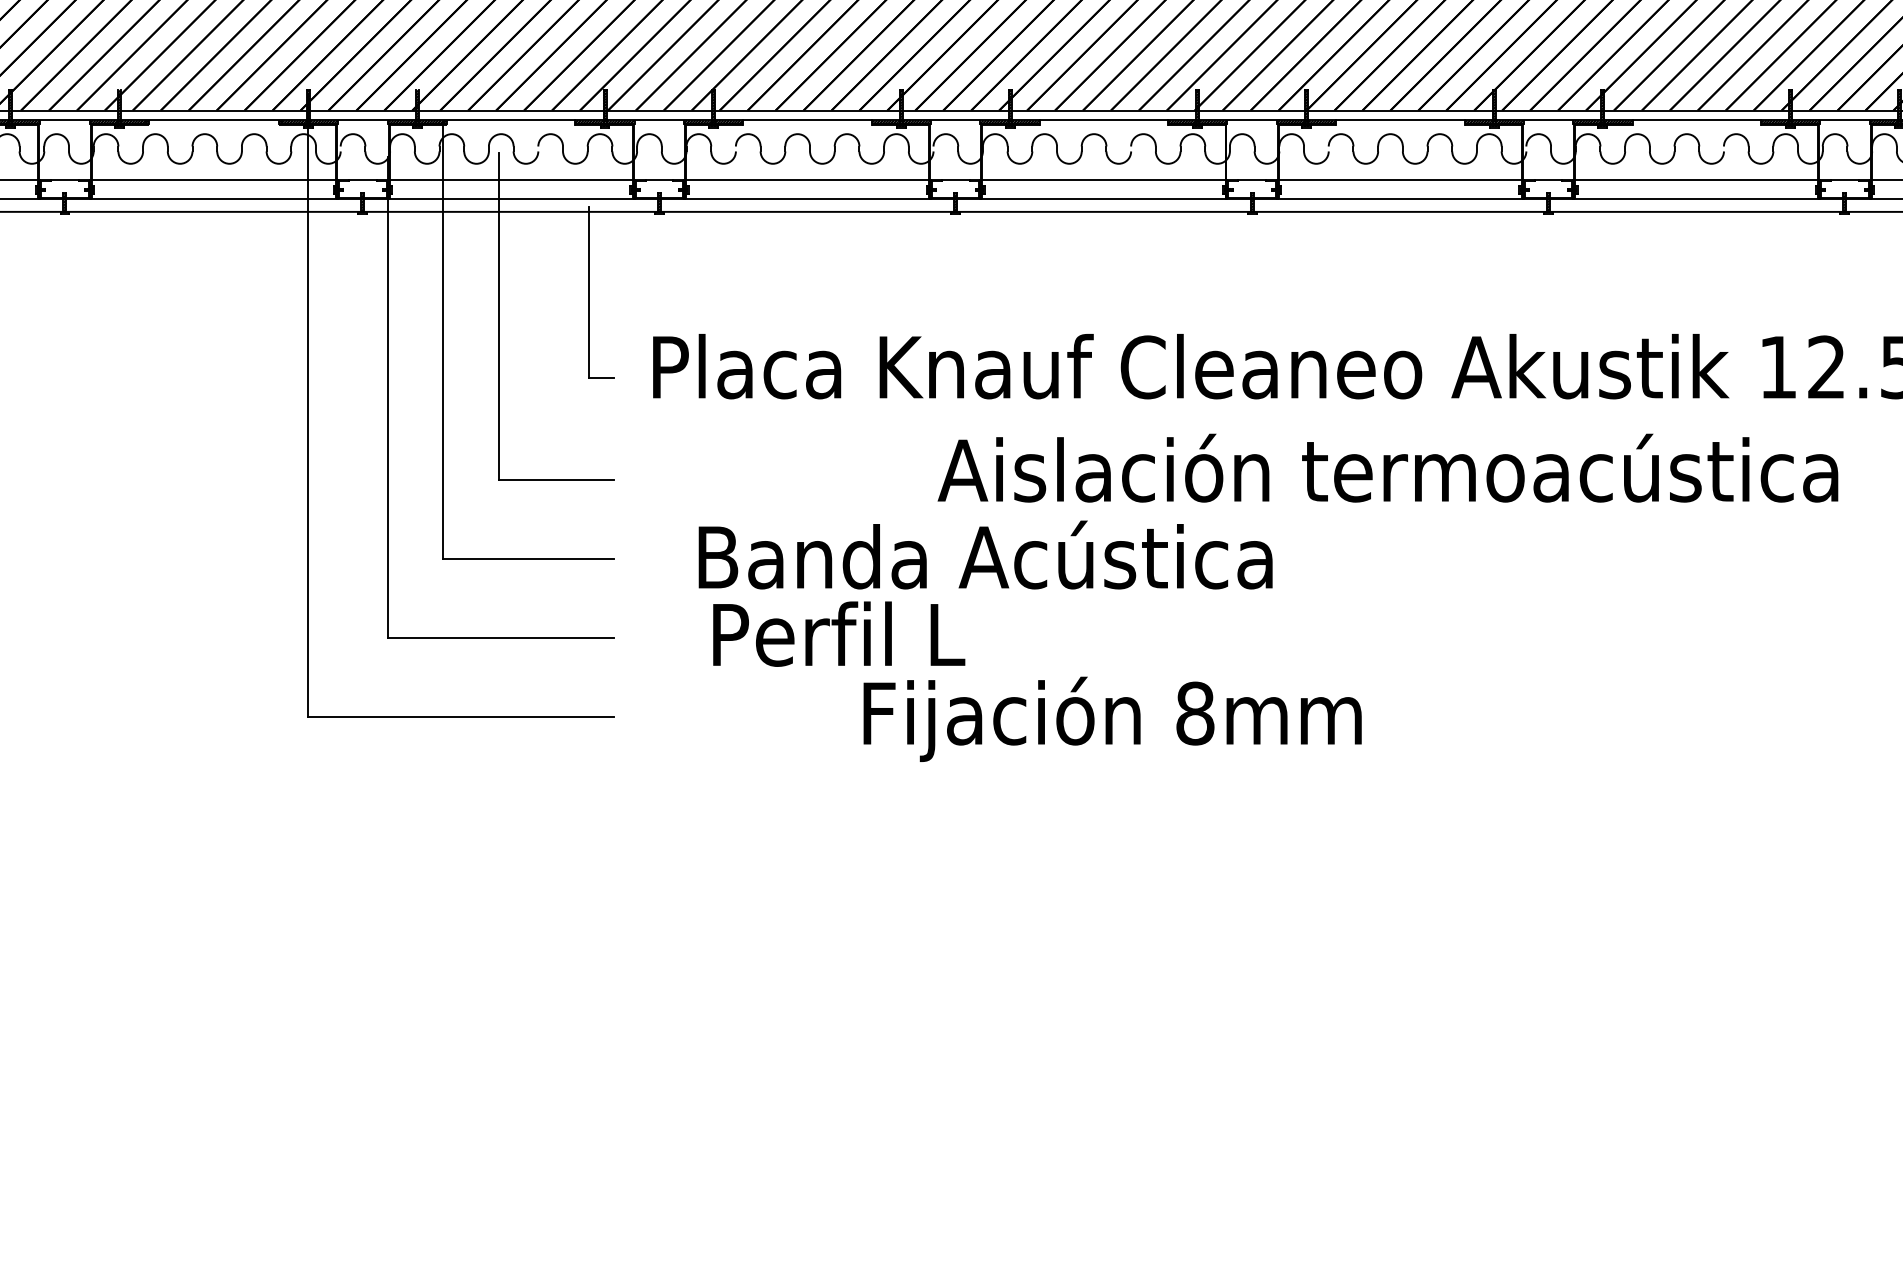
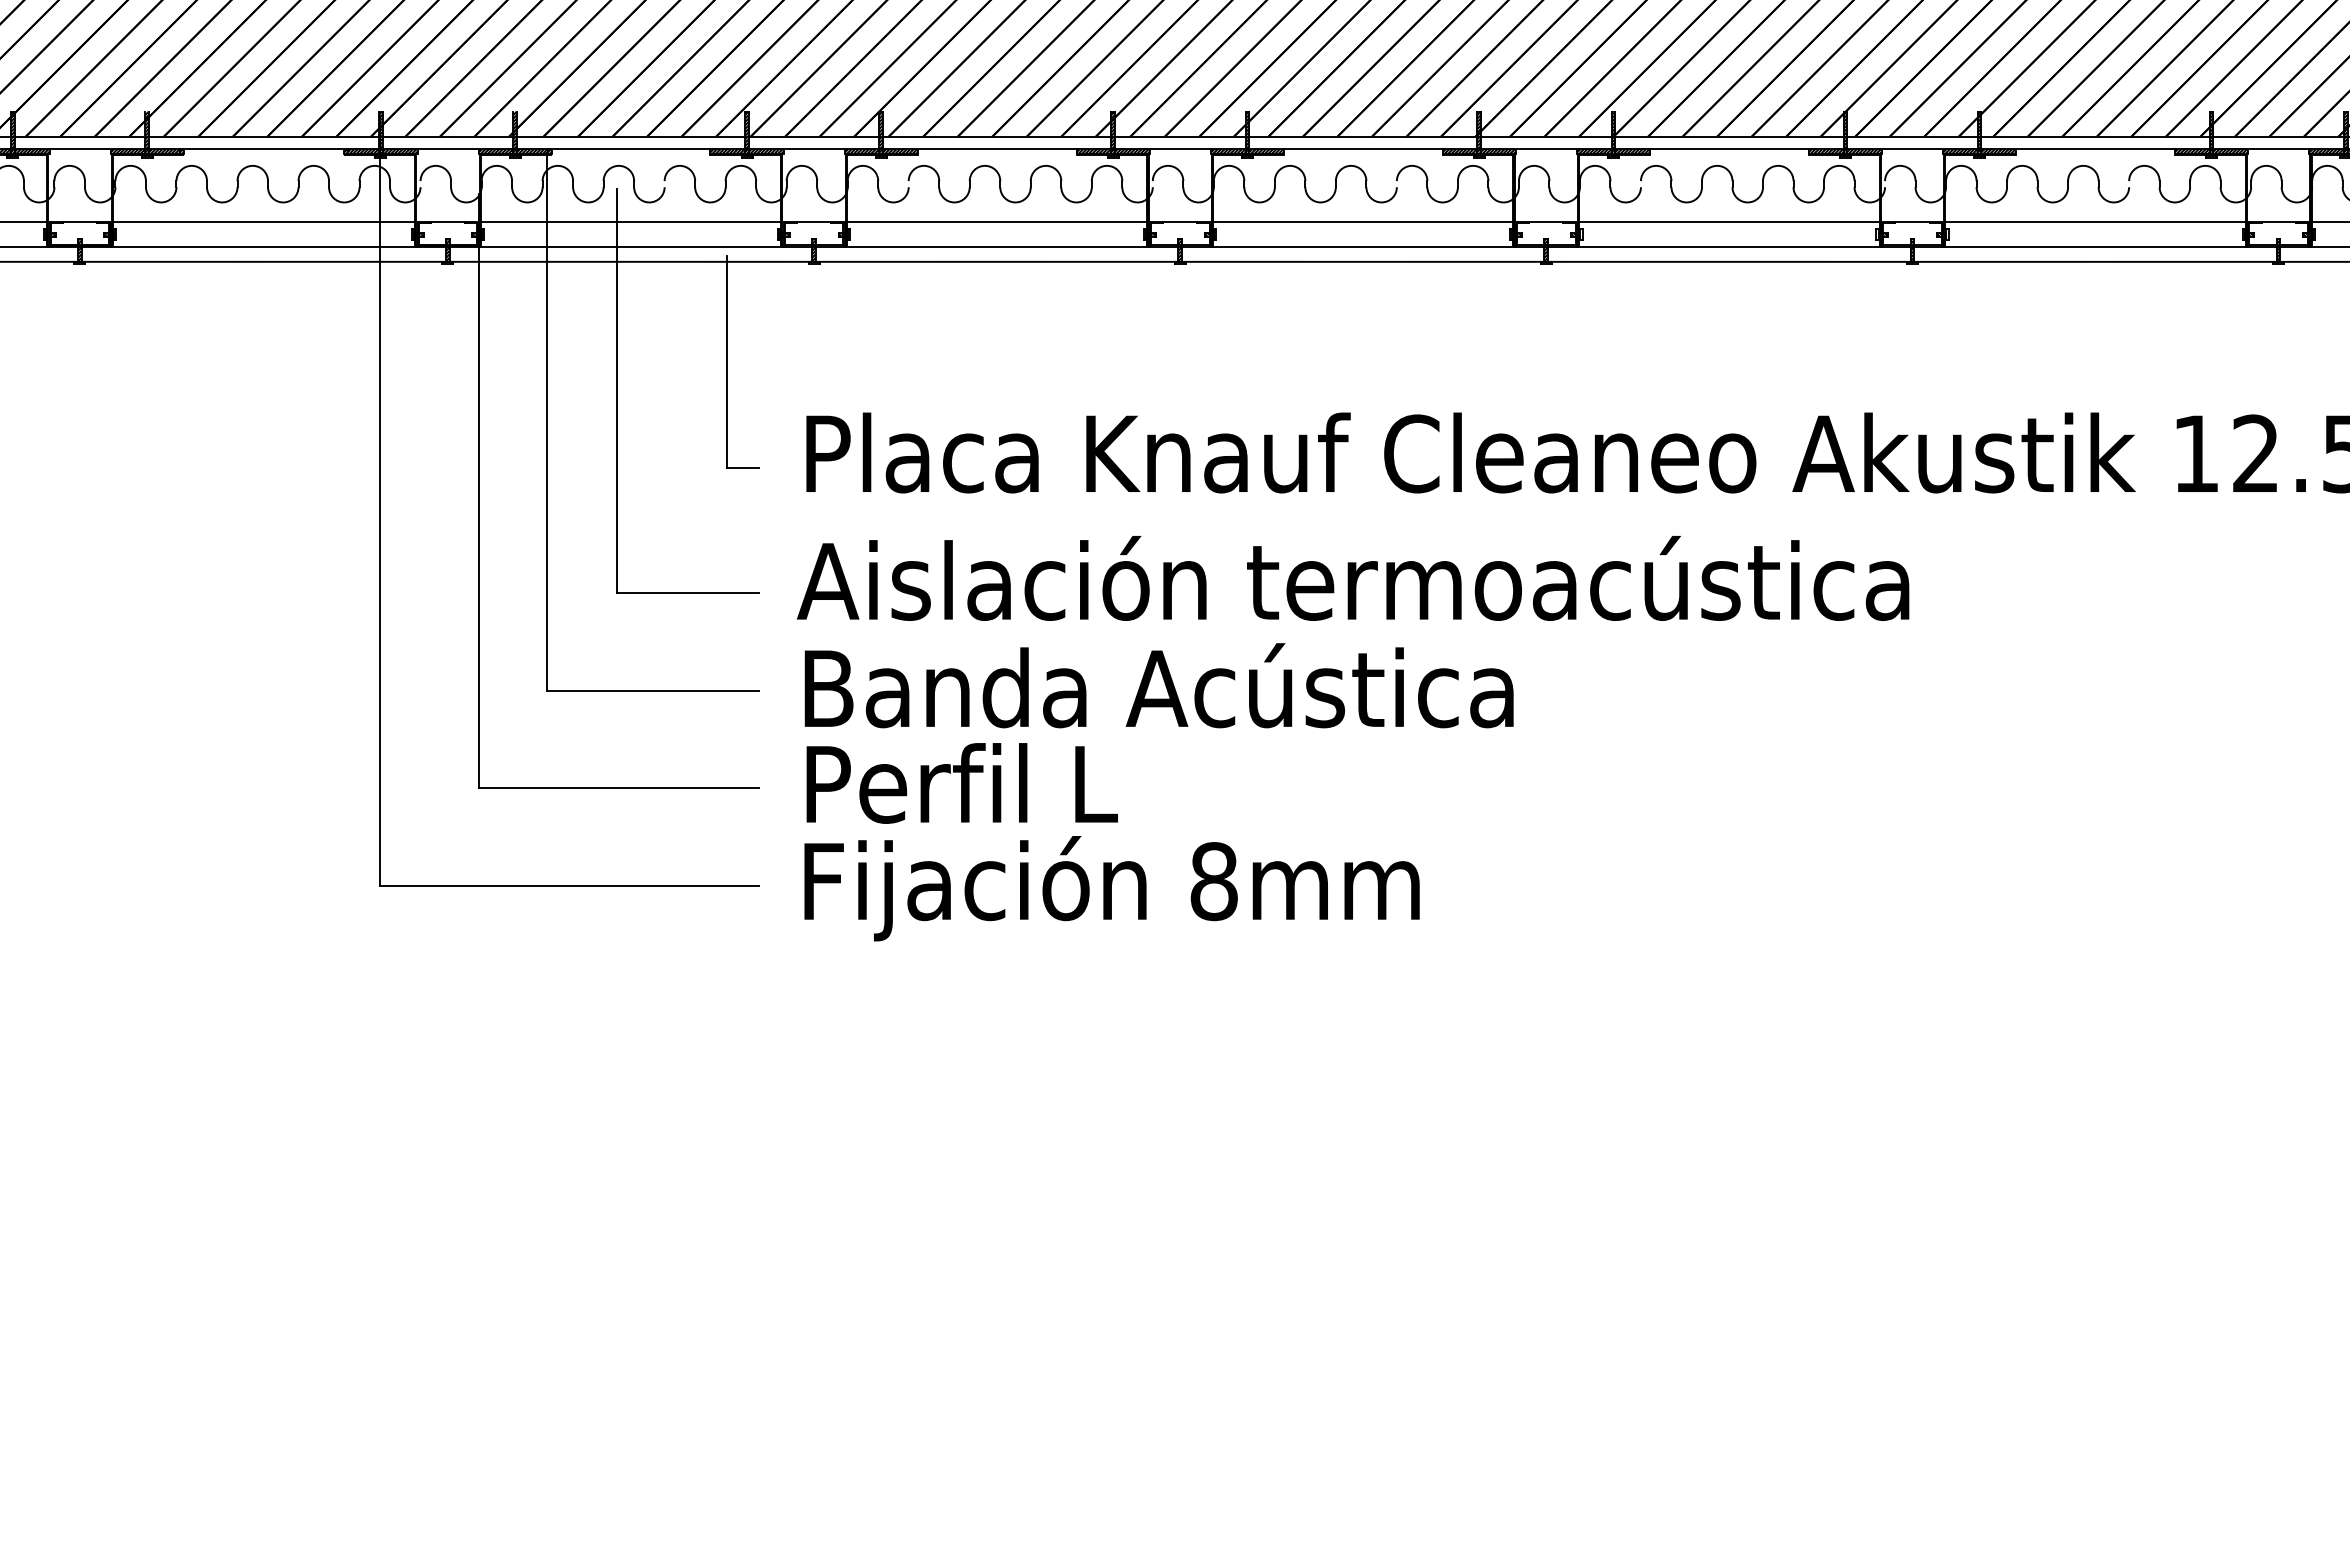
text: (1387, 468) -> (1352, 578), moved
text: (985, 554) -> (1158, 685), moved
text: (838, 634) -> (961, 783), moved
text: (1112, 719) -> (1111, 888), moved

